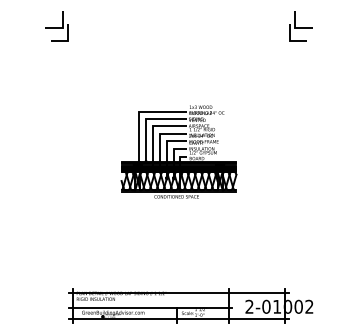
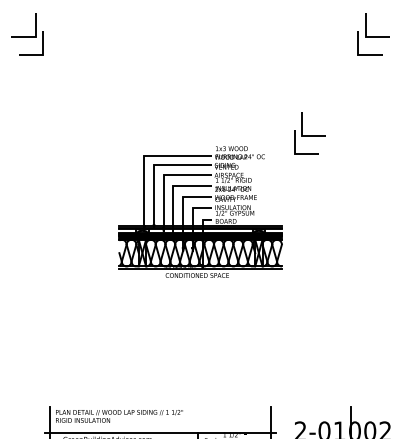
part: (255, 96) -> (309, 133), added
line: (178, 292) -> (199, 410), removed

